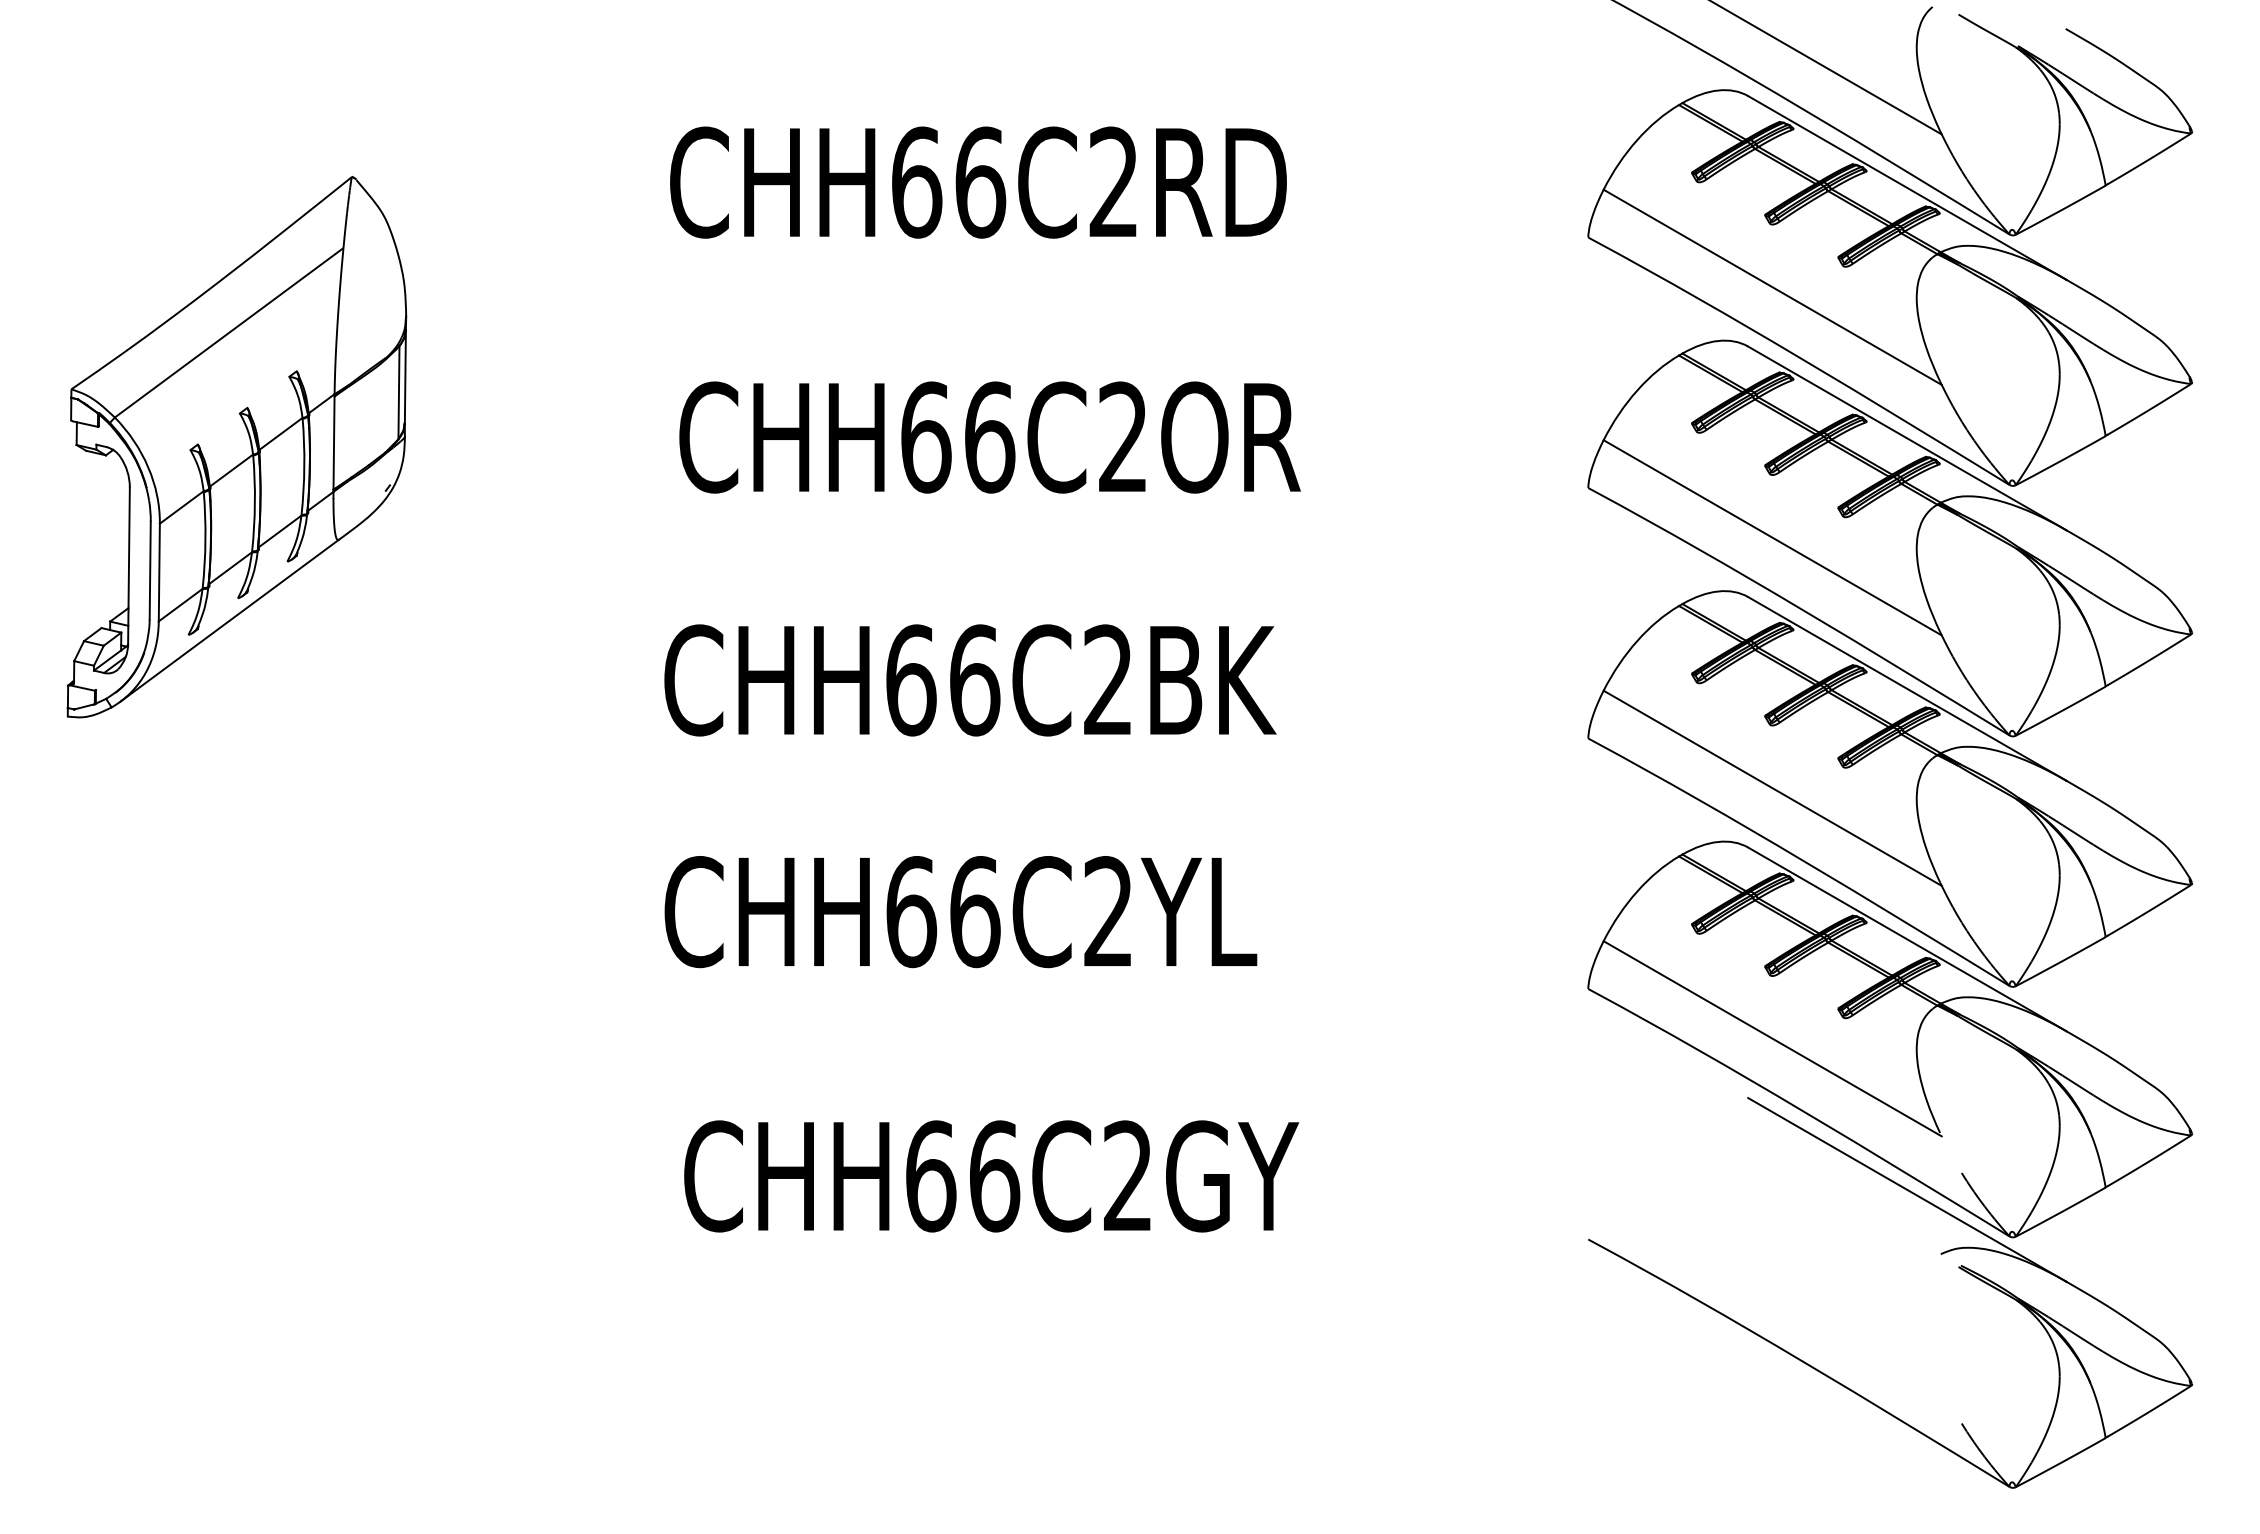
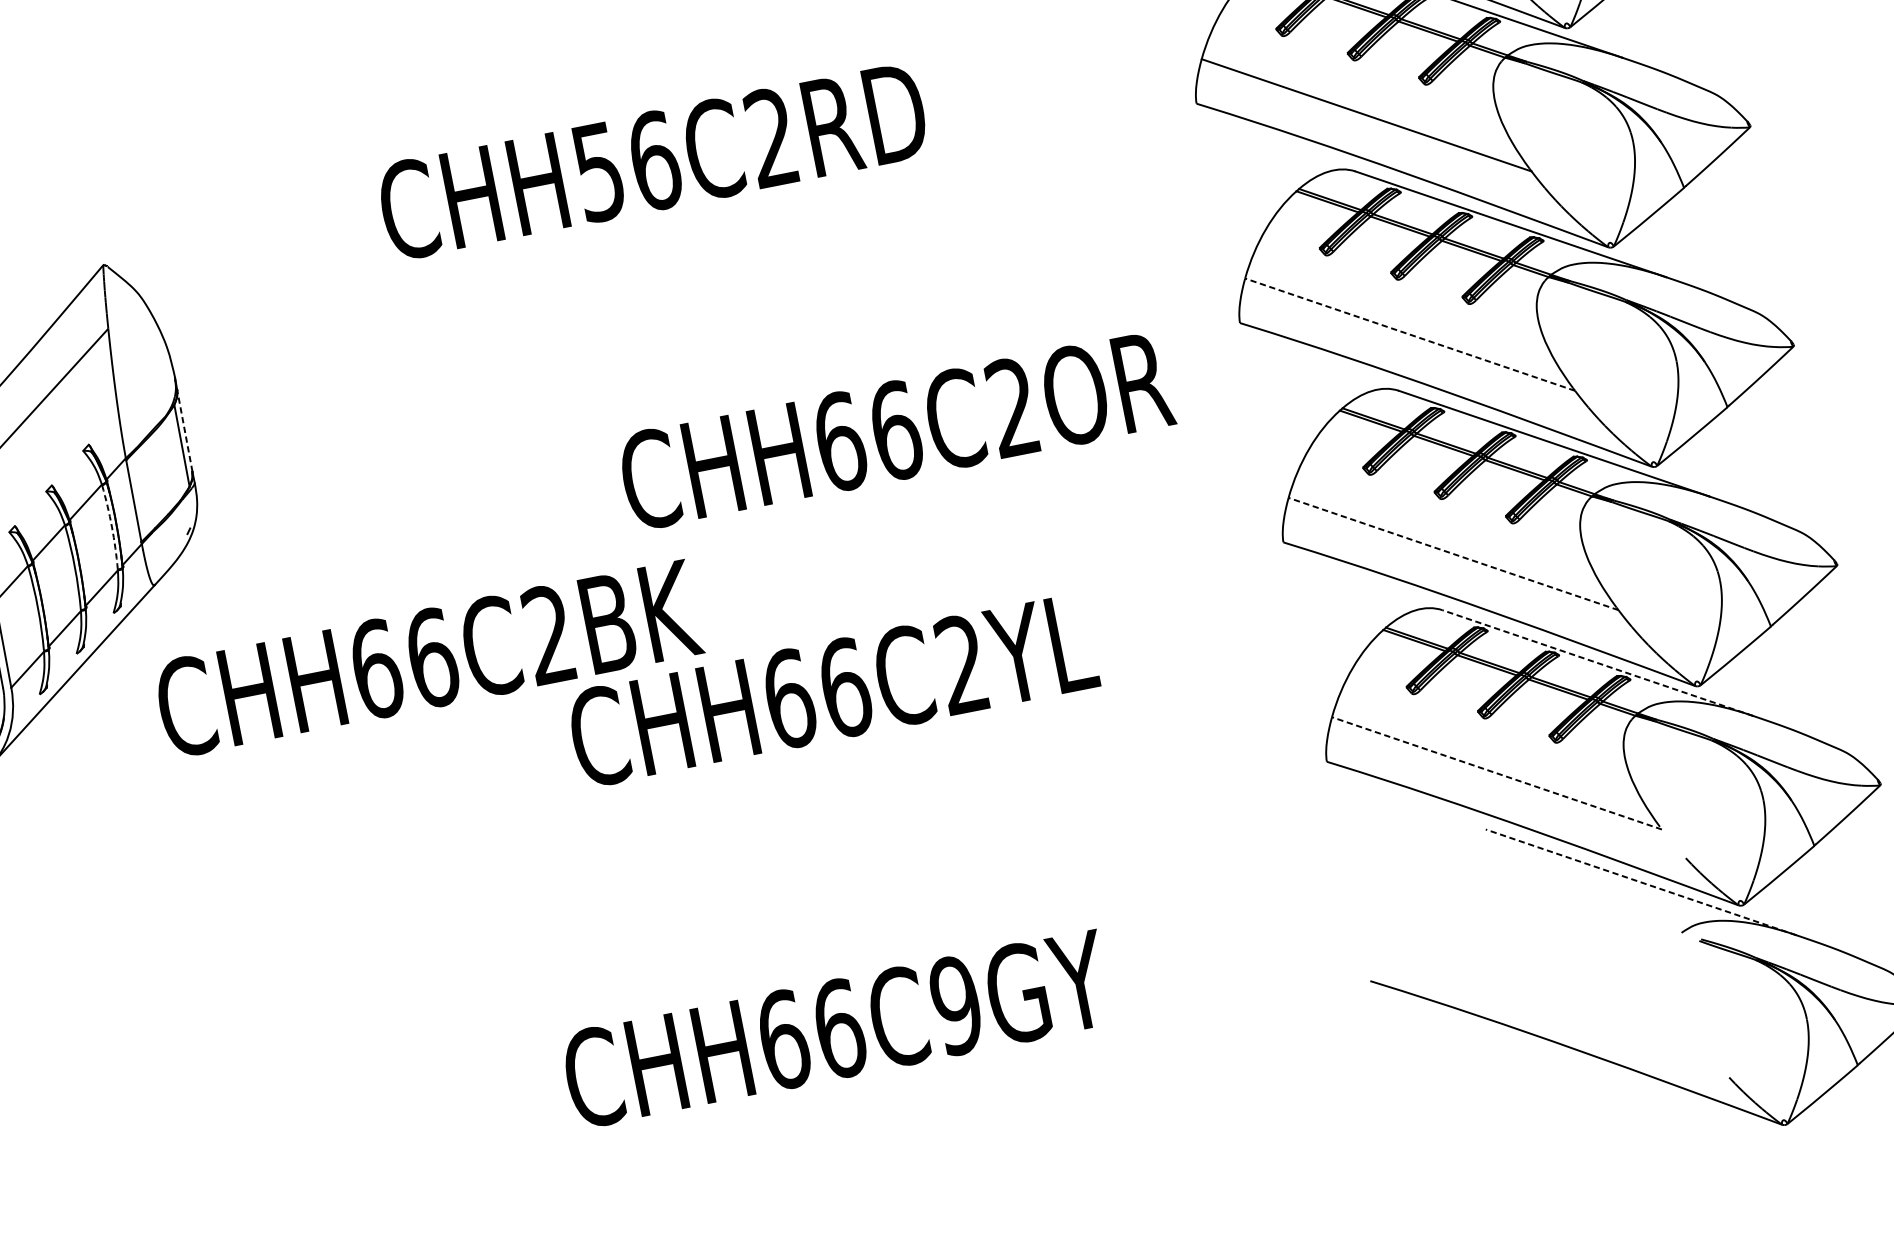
text: (917, 182) -> (599, 171), CHH66C2RD -> CHH56C2RD
line: (405, 376) -> (184, 430), solid -> dashed
text: (989, 437) -> (895, 430), moved
arc: (304, 466) -> (112, 526), solid -> dashed
line: (1772, 537) -> (1409, 334), solid -> dashed
text: (970, 680) -> (428, 658), moved
line: (1772, 788) -> (1453, 554), solid -> dashed
text: (960, 912) -> (832, 690), moved
line: (1907, 939) -> (1597, 663), solid -> dashed
line: (1772, 1038) -> (1496, 773), solid -> dashed
text: (1127, 1176) -> (955, 1005), CHH66C2GY -> CHH66C9GY
line: (1907, 1189) -> (1641, 881), solid -> dashed

